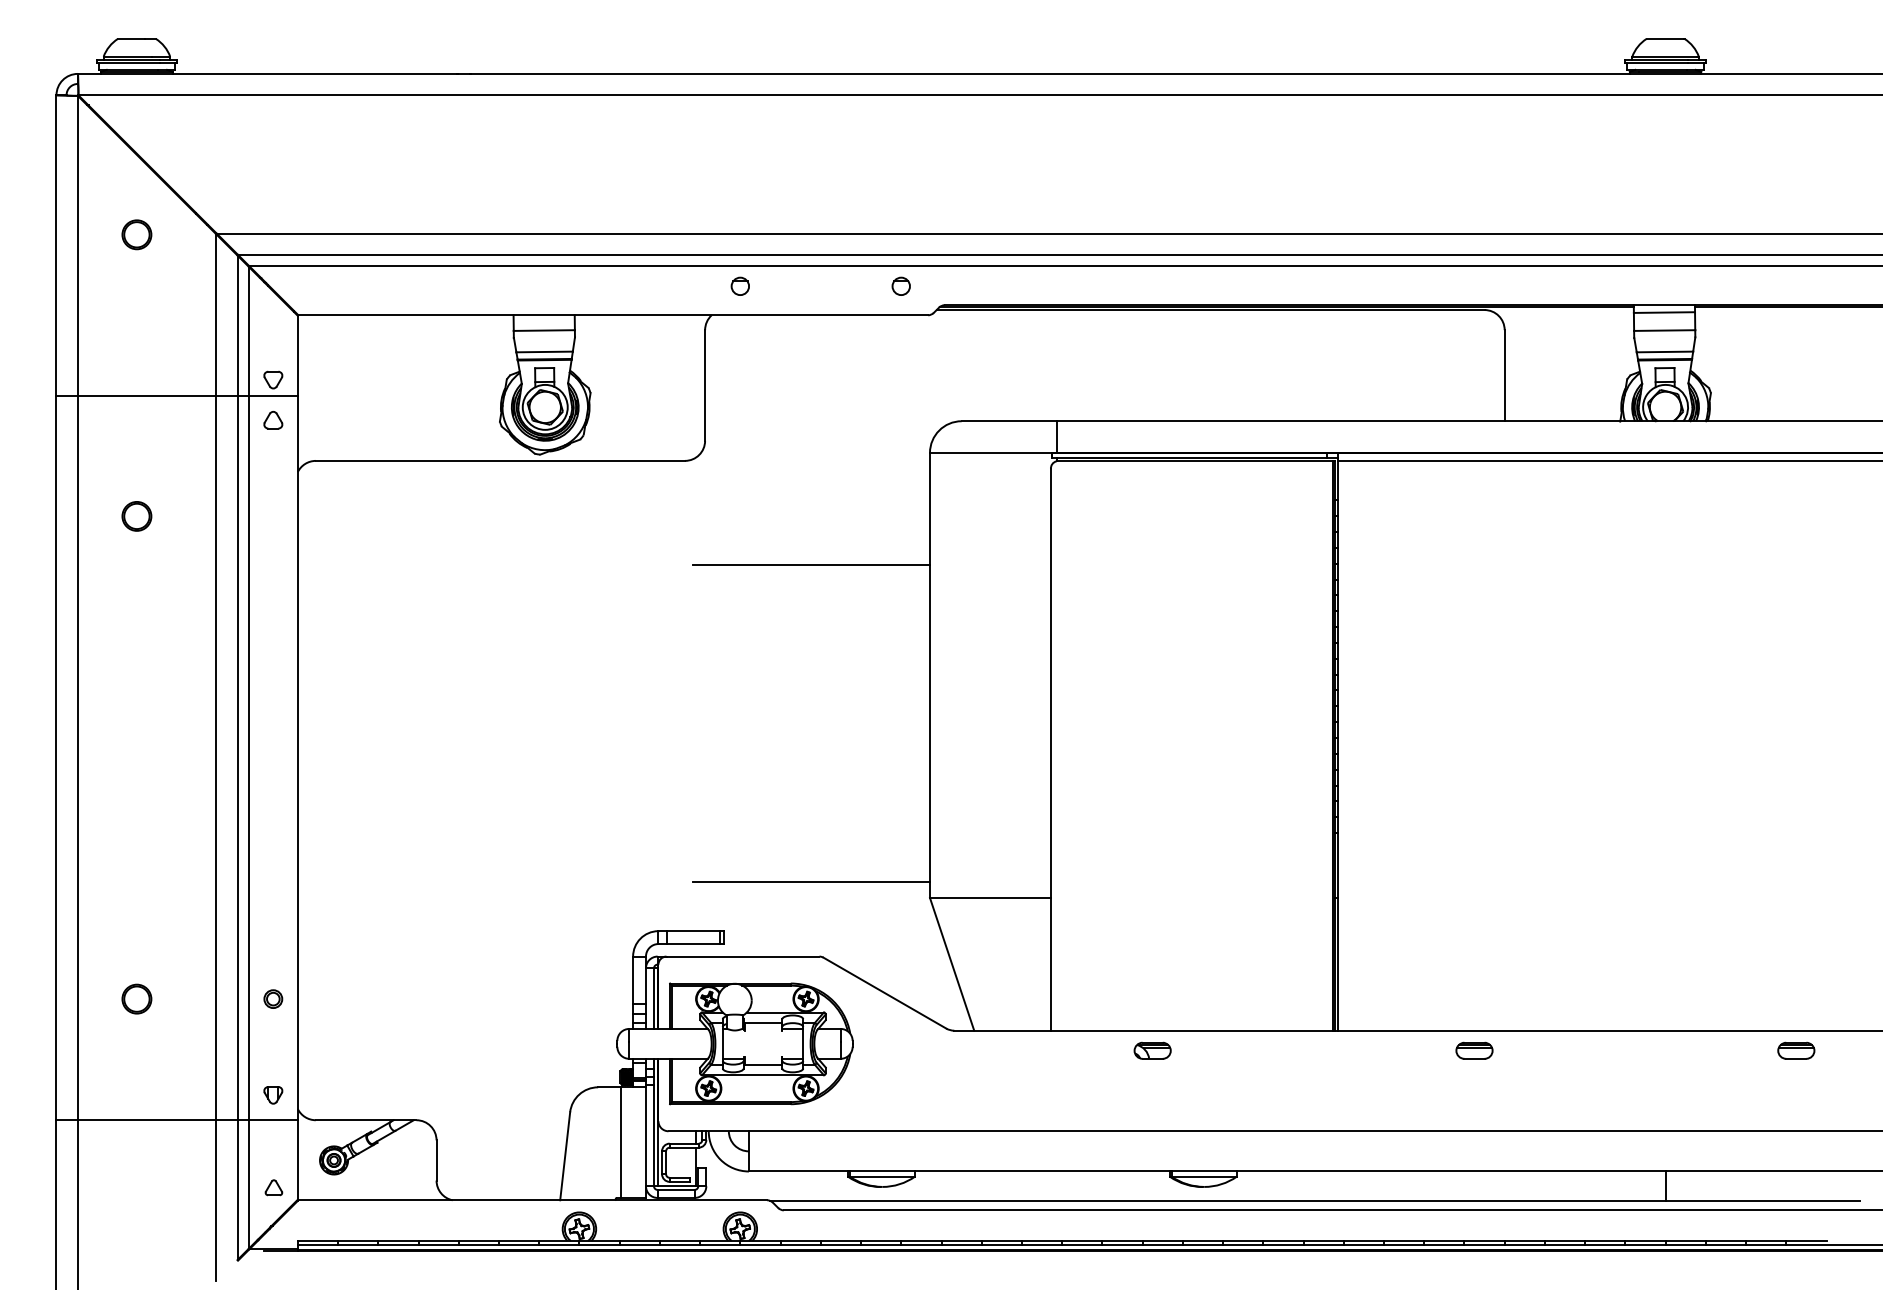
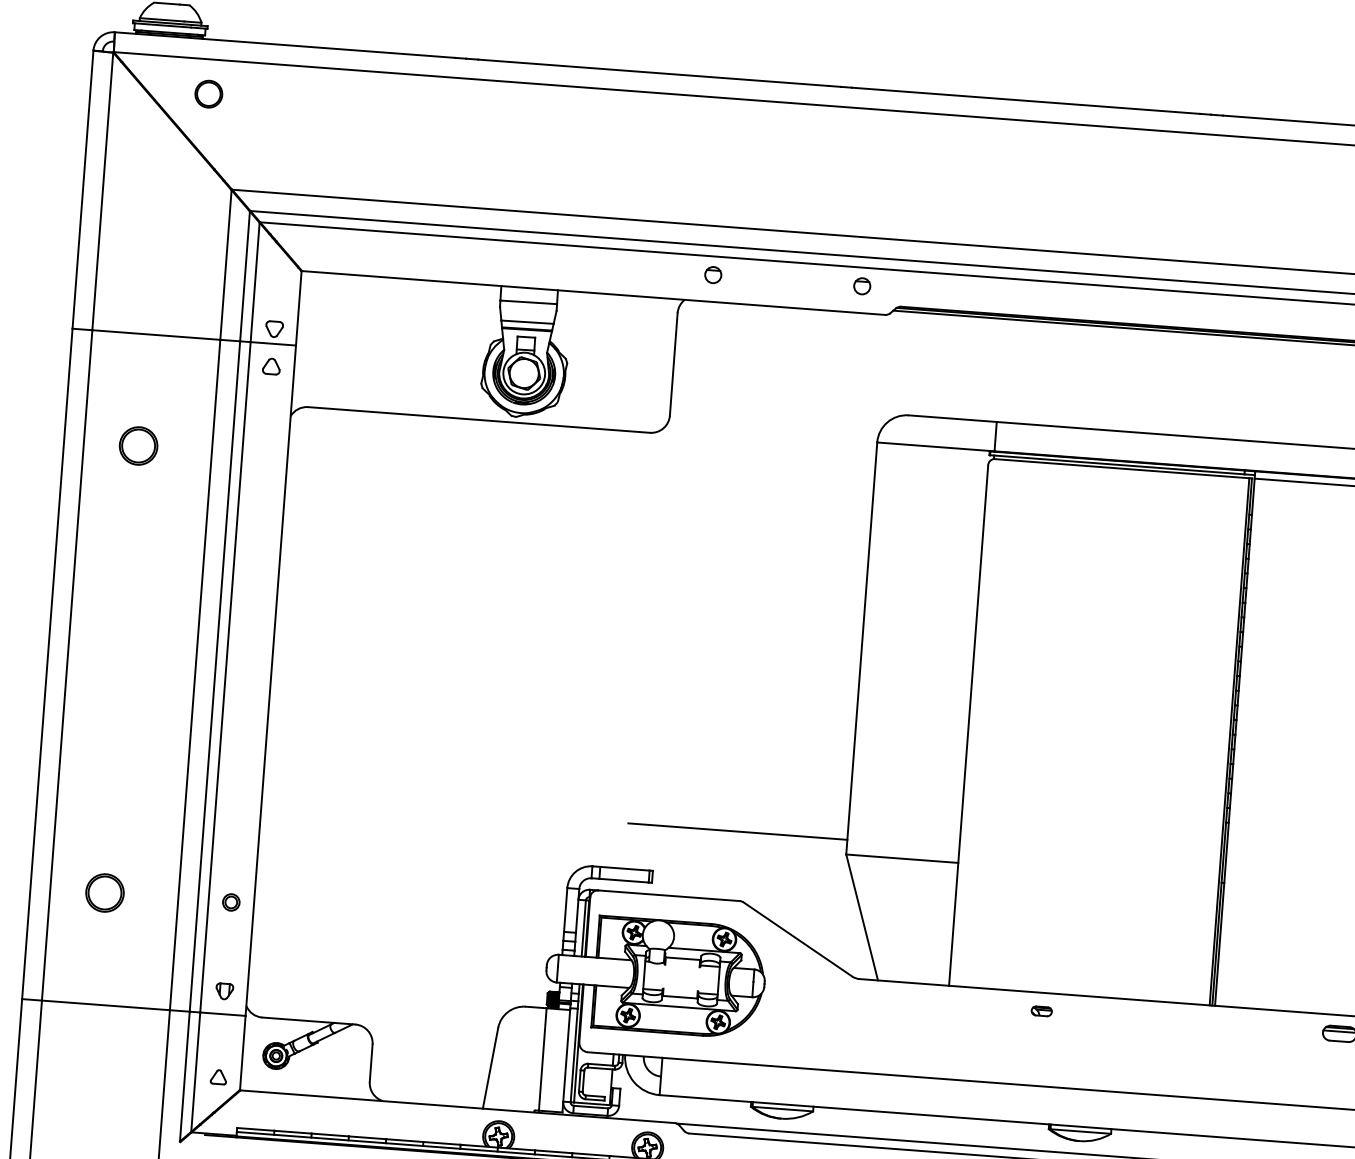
part: (136, 234) -> (208, 93), moved
part: (136, 516) -> (138, 446), size x1.4
line: (811, 565) -> (759, 538), removed
part: (136, 998) -> (104, 892), size x1.4
part: (1152, 1050) -> (1041, 1011), size x0.6

